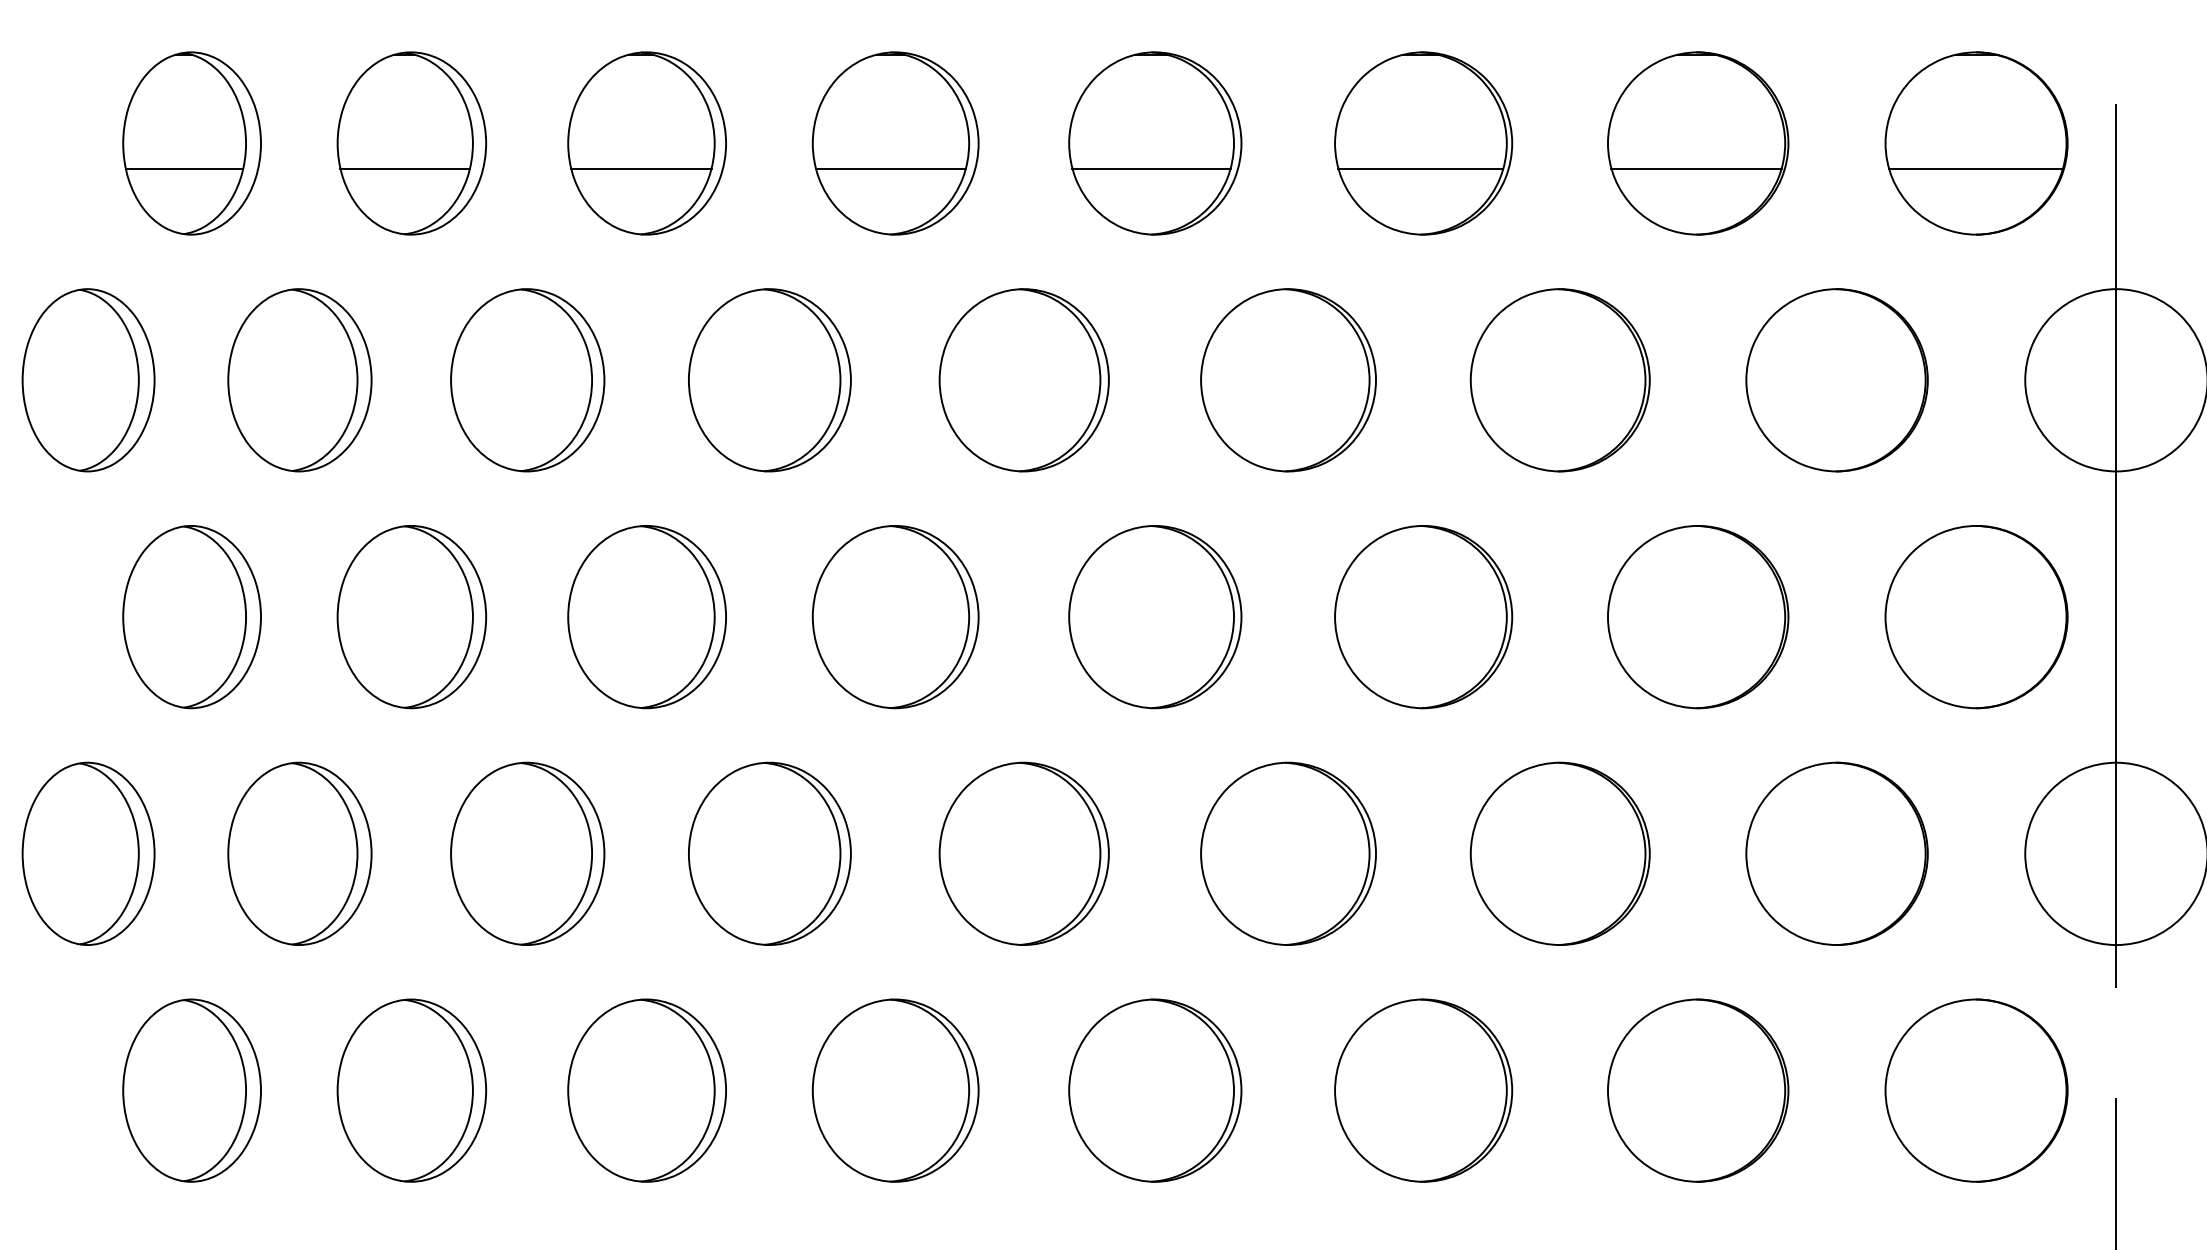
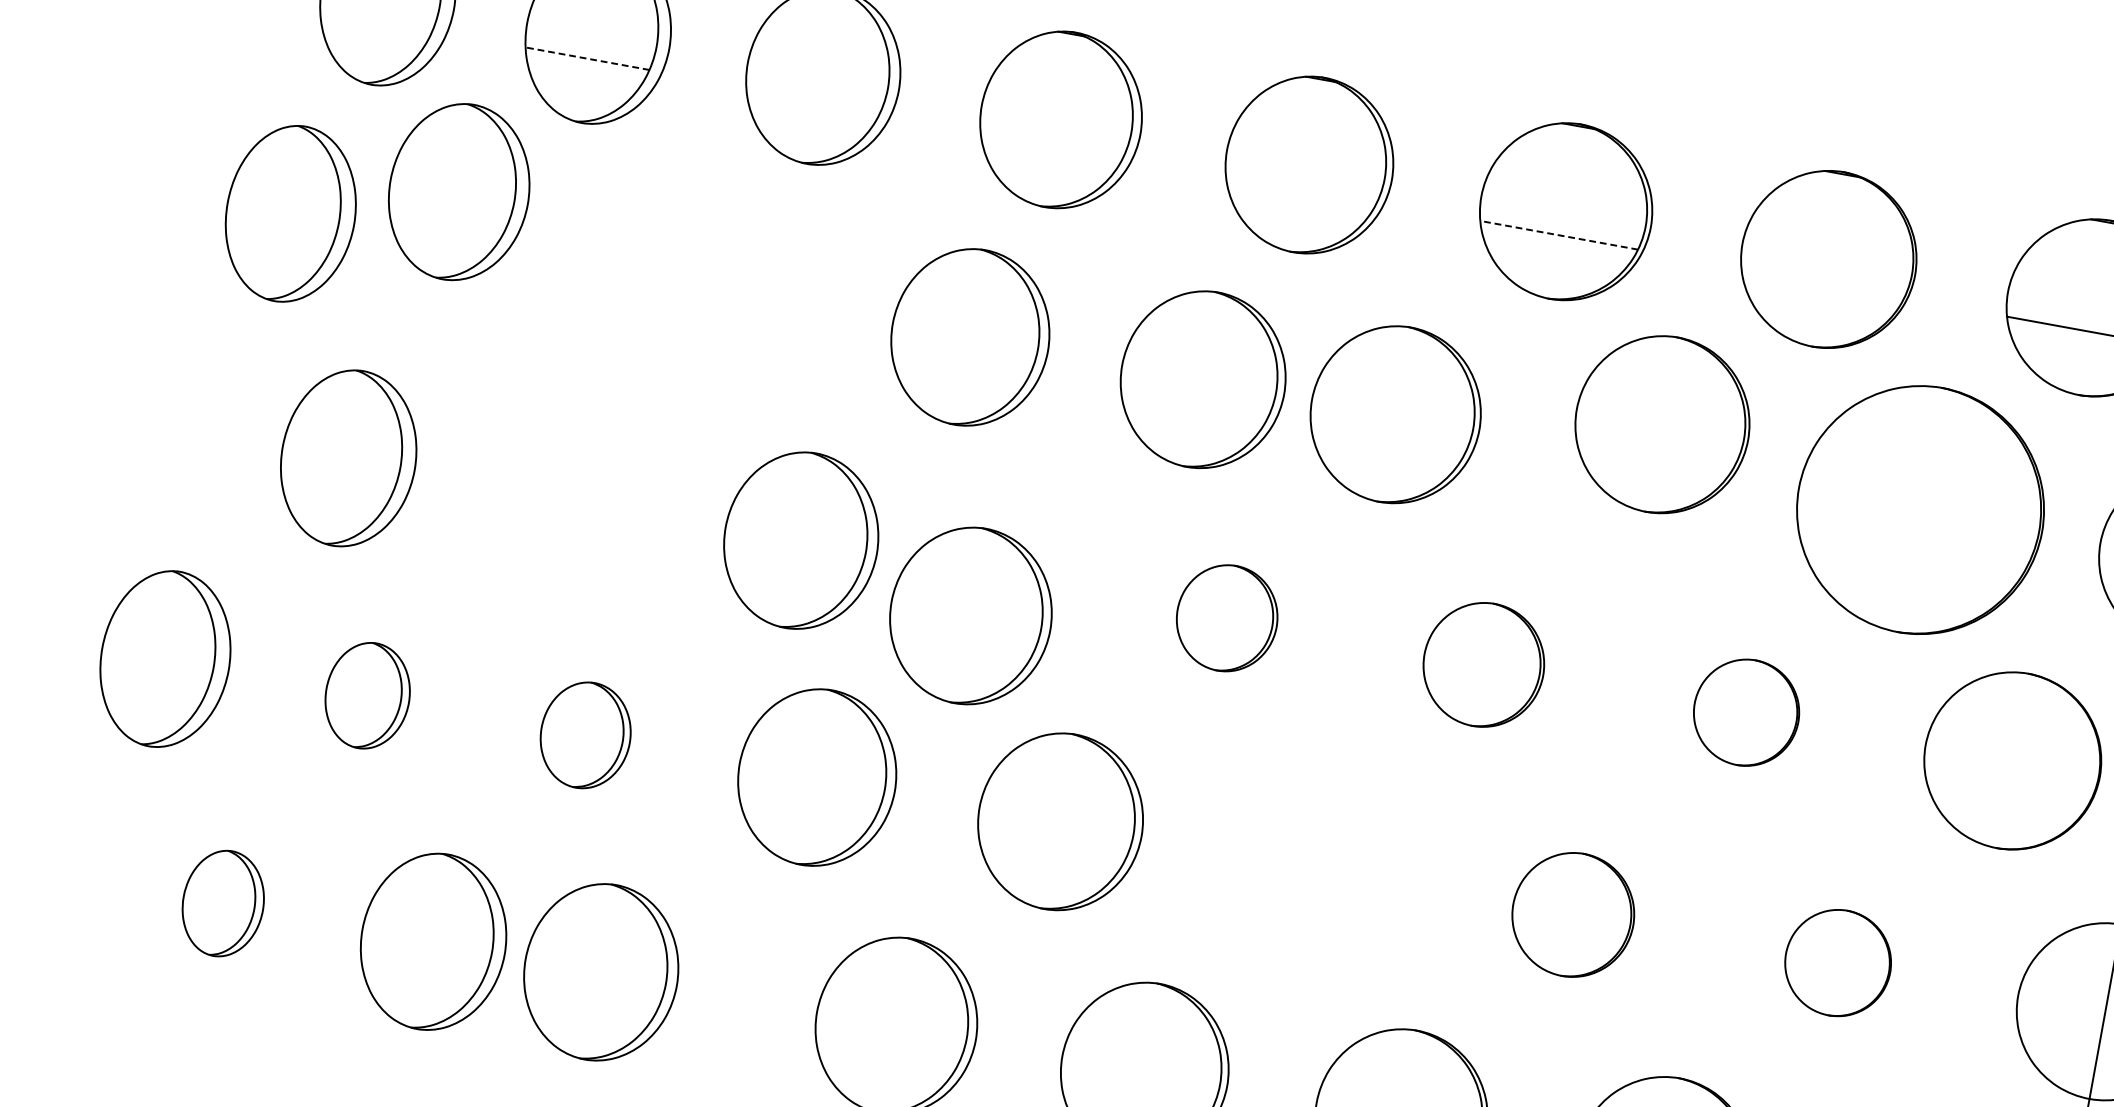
line: (184, 168) -> (376, 20), removed
line: (405, 168) -> (587, 58), solid -> dashed
line: (641, 168) -> (813, 99), removed
line: (890, 168) -> (1051, 143), removed
line: (1151, 168) -> (1301, 188), removed
line: (1420, 168) -> (1558, 235), solid -> dashed
line: (1696, 168) -> (1822, 283), removed
part: (88, 380) -> (290, 214), moved
part: (299, 380) -> (458, 192), moved
part: (527, 380) -> (667, 282), removed
part: (769, 380) -> (969, 337), moved
part: (1023, 380) -> (1202, 379), moved
part: (1559, 380) -> (1661, 424), moved
part: (1836, 380) -> (1919, 510), size x1.4
part: (191, 617) -> (348, 458), moved
part: (411, 617) -> (515, 489), removed
part: (646, 617) -> (800, 541), moved
part: (895, 617) -> (970, 616), moved
part: (1155, 617) -> (1227, 618), size x0.6
part: (1423, 617) -> (1483, 665), size x0.7
part: (1698, 617) -> (1746, 713), size x0.6
part: (299, 853) -> (367, 695), size x0.6
part: (527, 853) -> (585, 735), size x0.6
part: (1288, 853) -> (1313, 867), removed
part: (1559, 853) -> (1572, 914), size x0.7
part: (1836, 853) -> (1837, 962), size x0.6
part: (191, 1090) -> (222, 903), size x0.6
part: (646, 1090) -> (600, 972), moved

